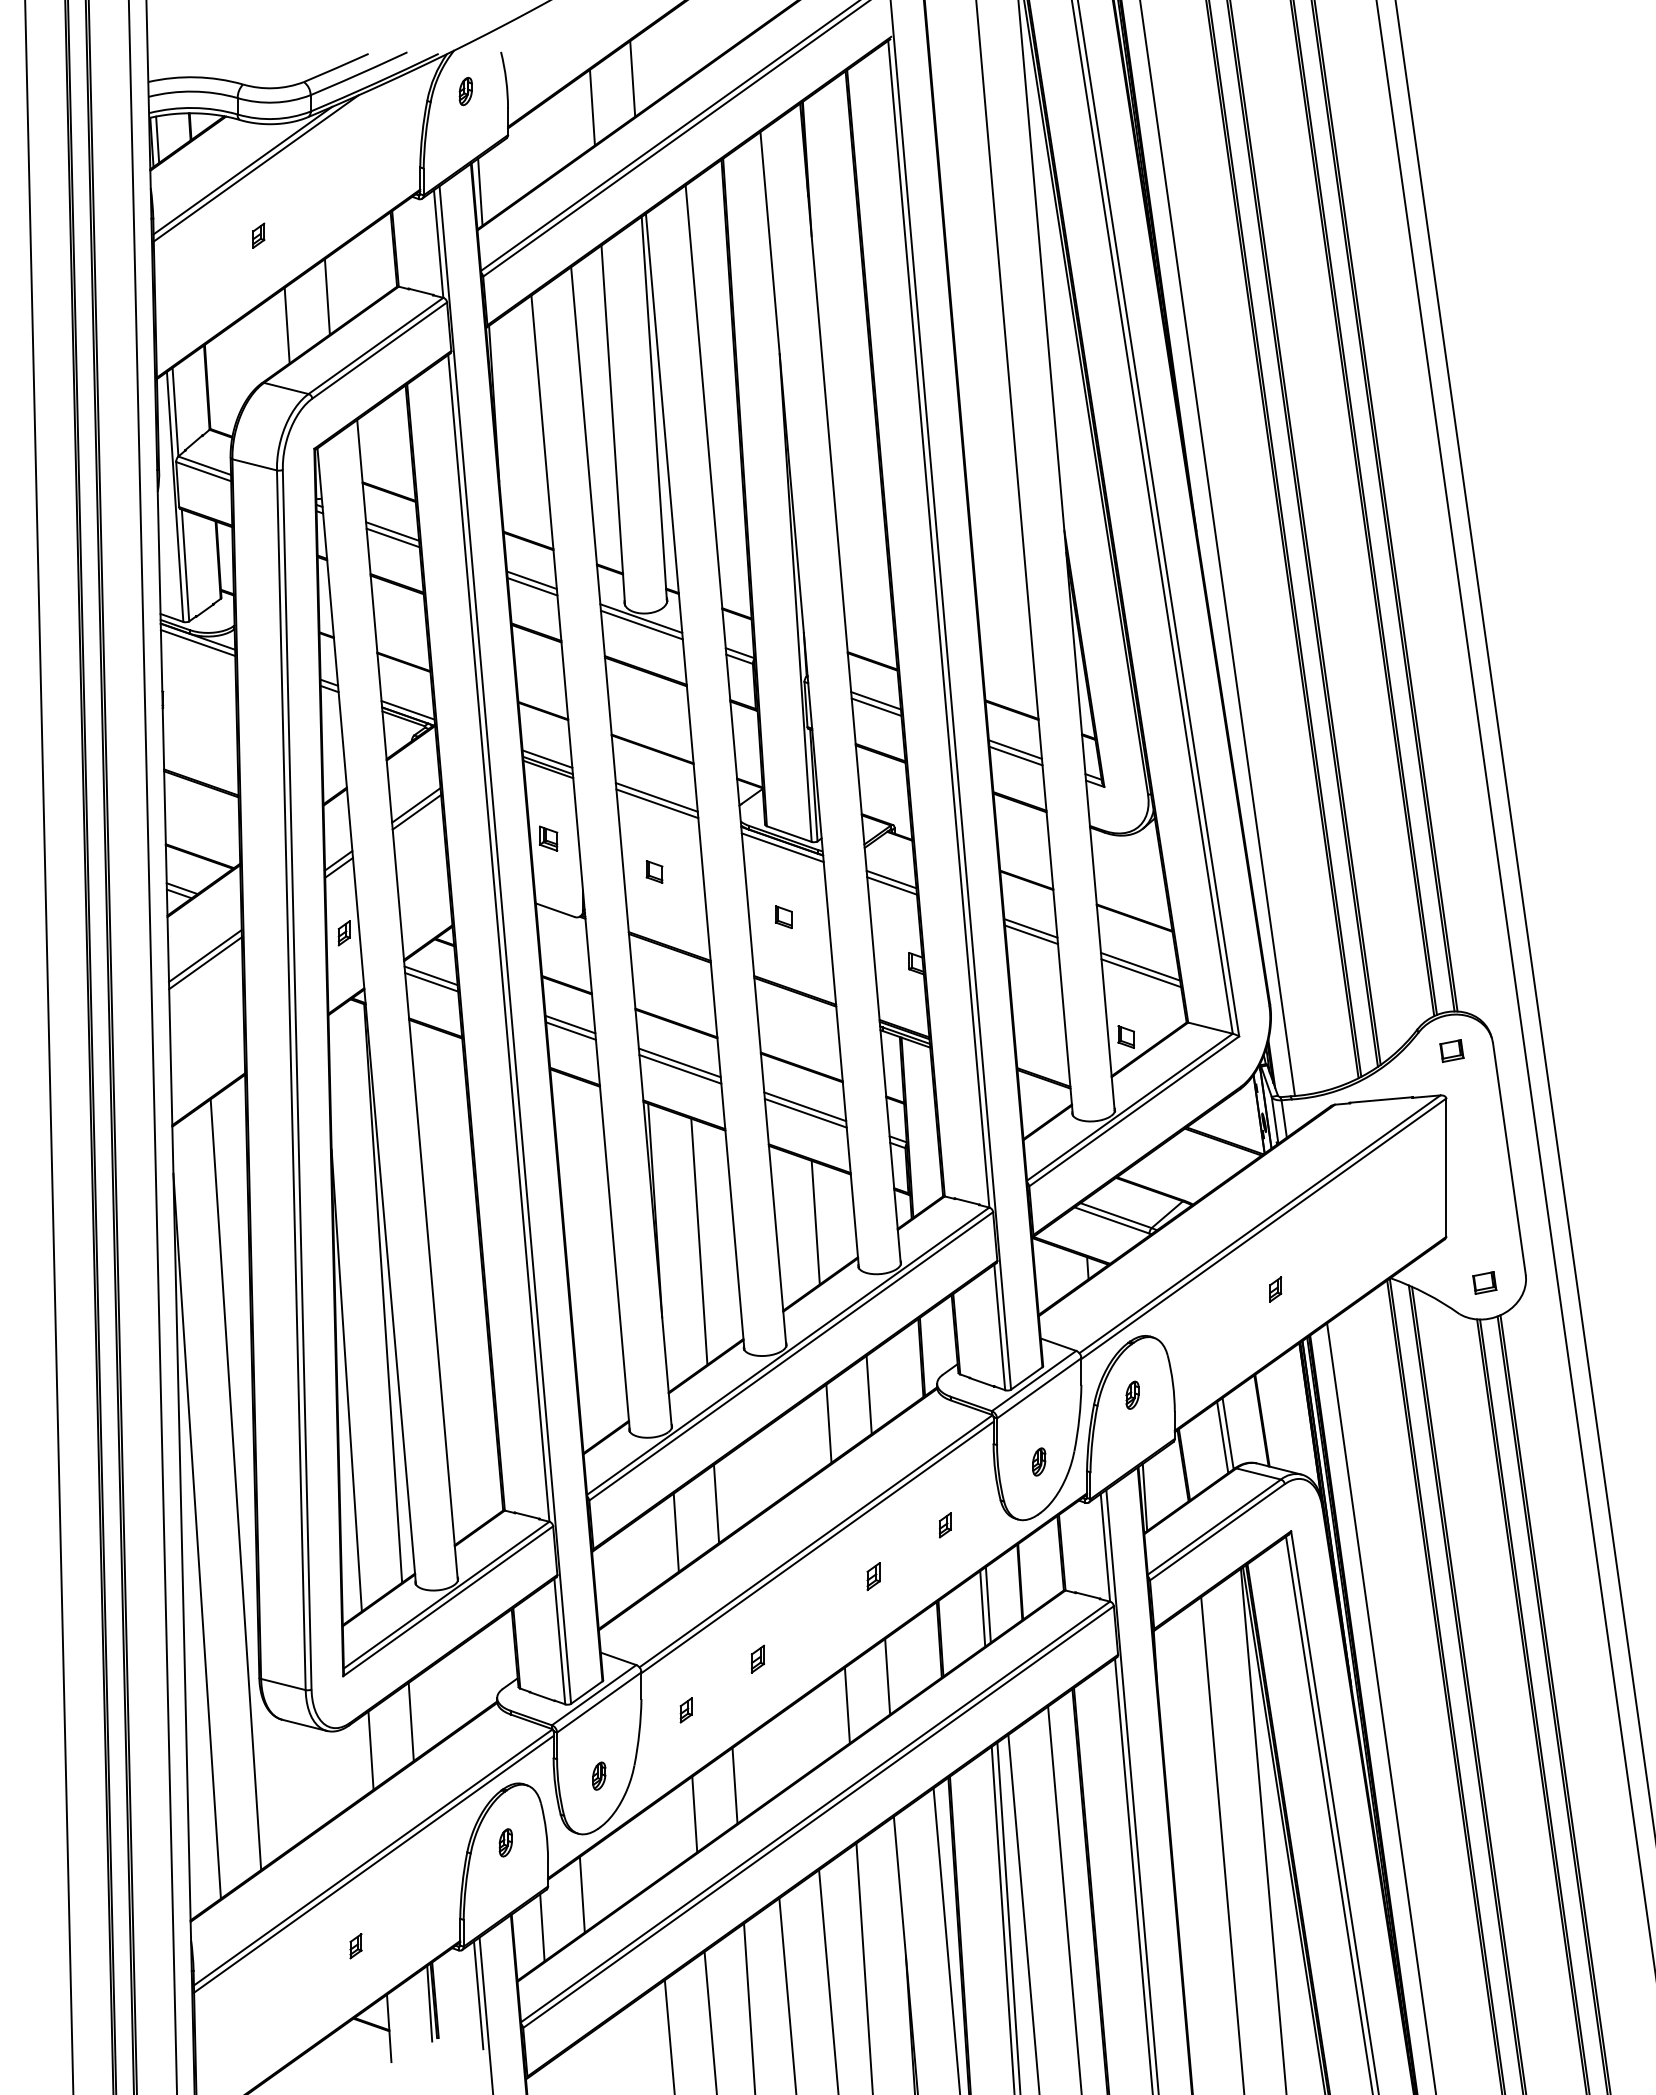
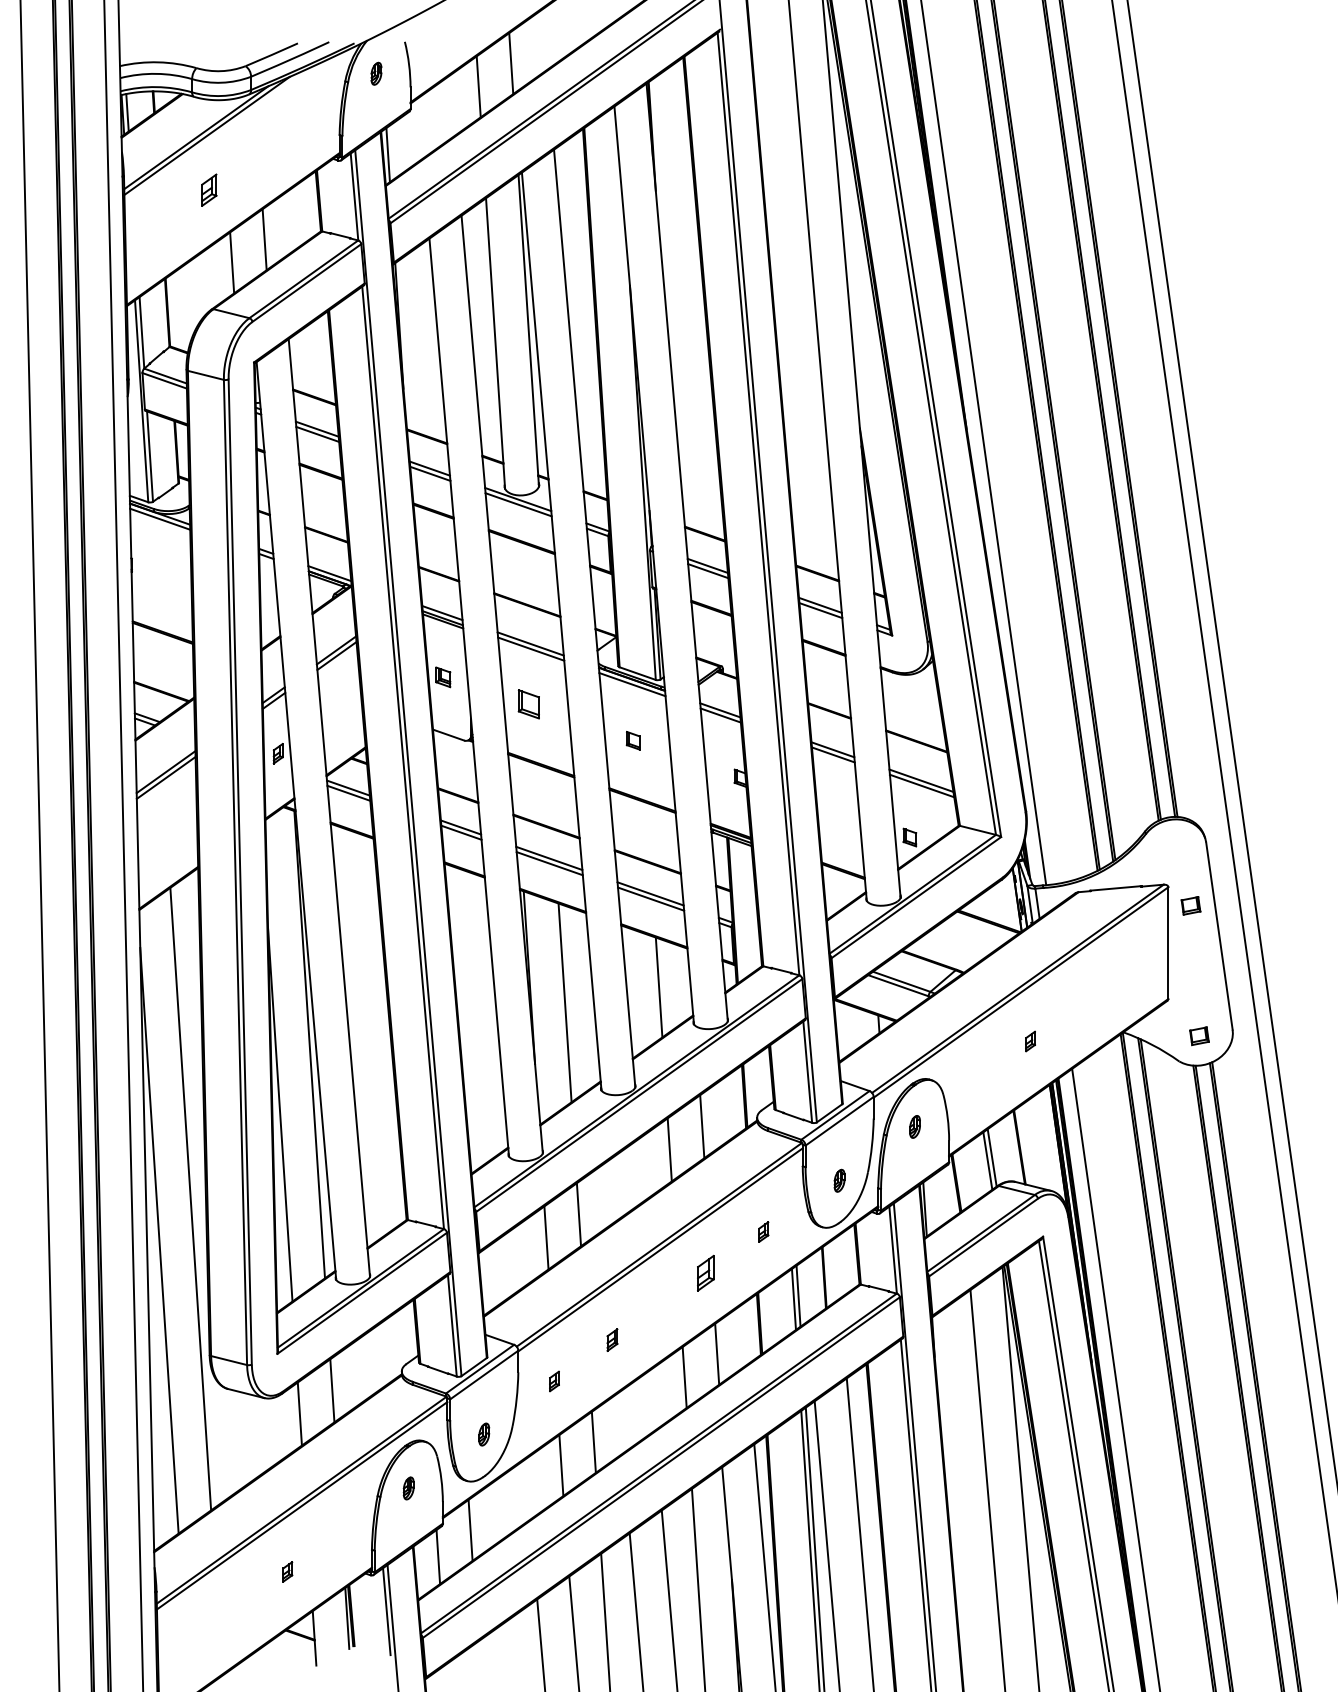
part: (257, 235) -> (208, 190), size x1.6
part: (654, 871) -> (528, 703), size x1.6
part: (1451, 1050) -> (1190, 905), moved
part: (873, 1576) -> (705, 1273), size x1.6

